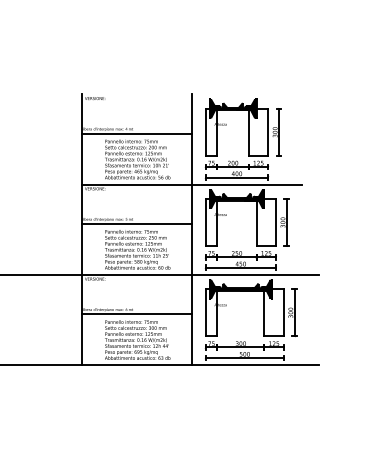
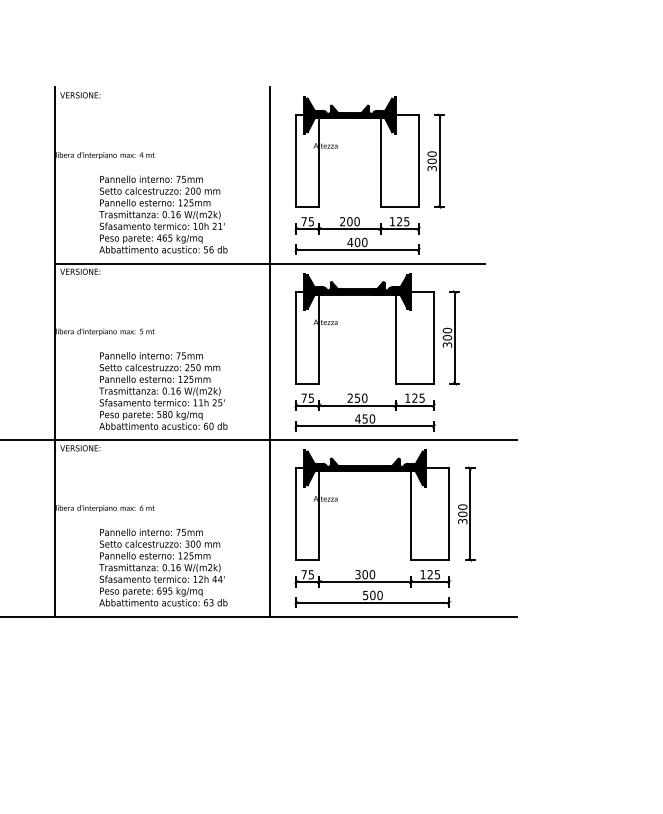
line: (137, 133) -> (163, 163), removed
line: (137, 223) -> (163, 339), removed
line: (137, 314) -> (163, 517), removed

